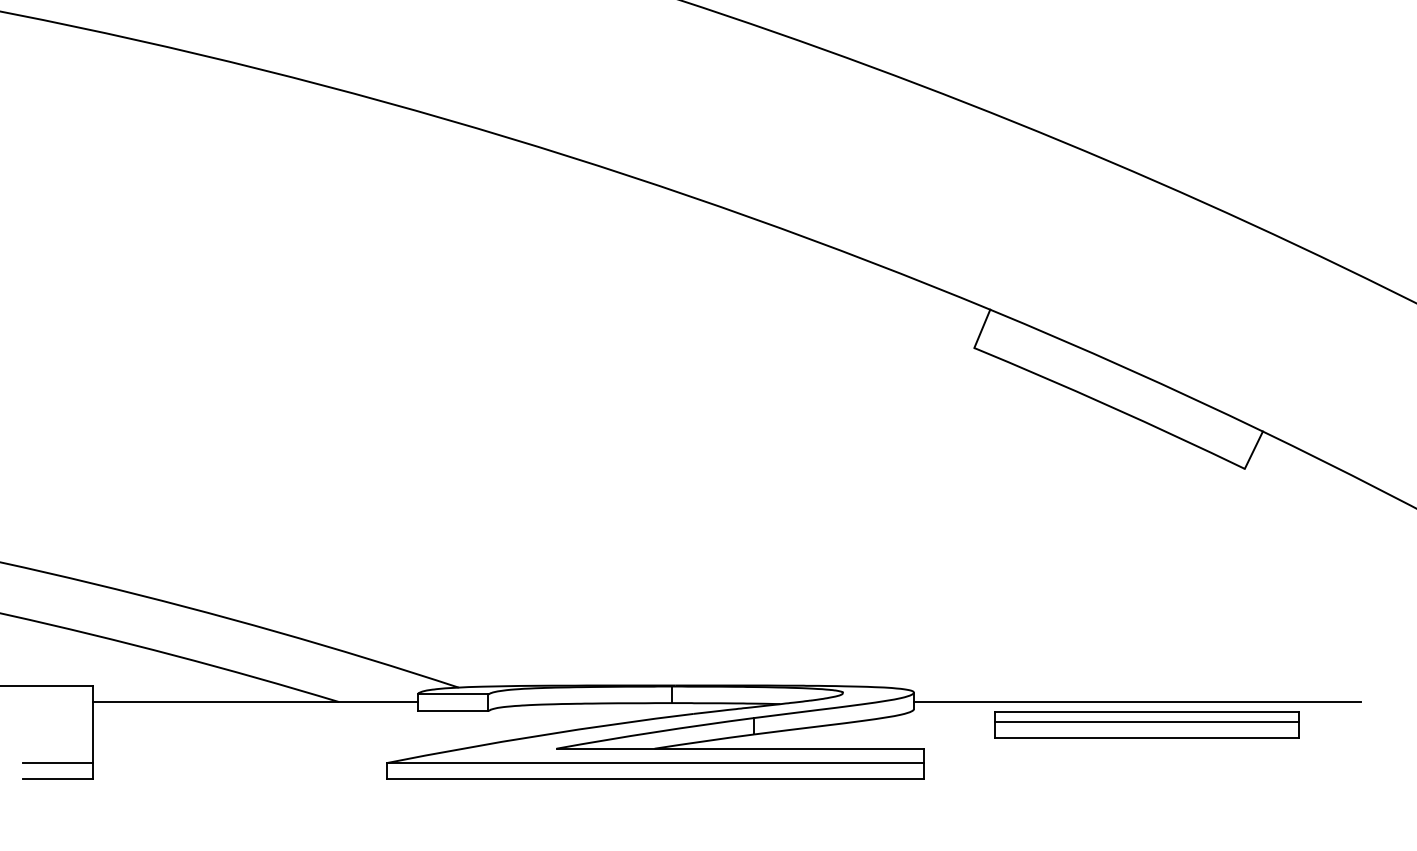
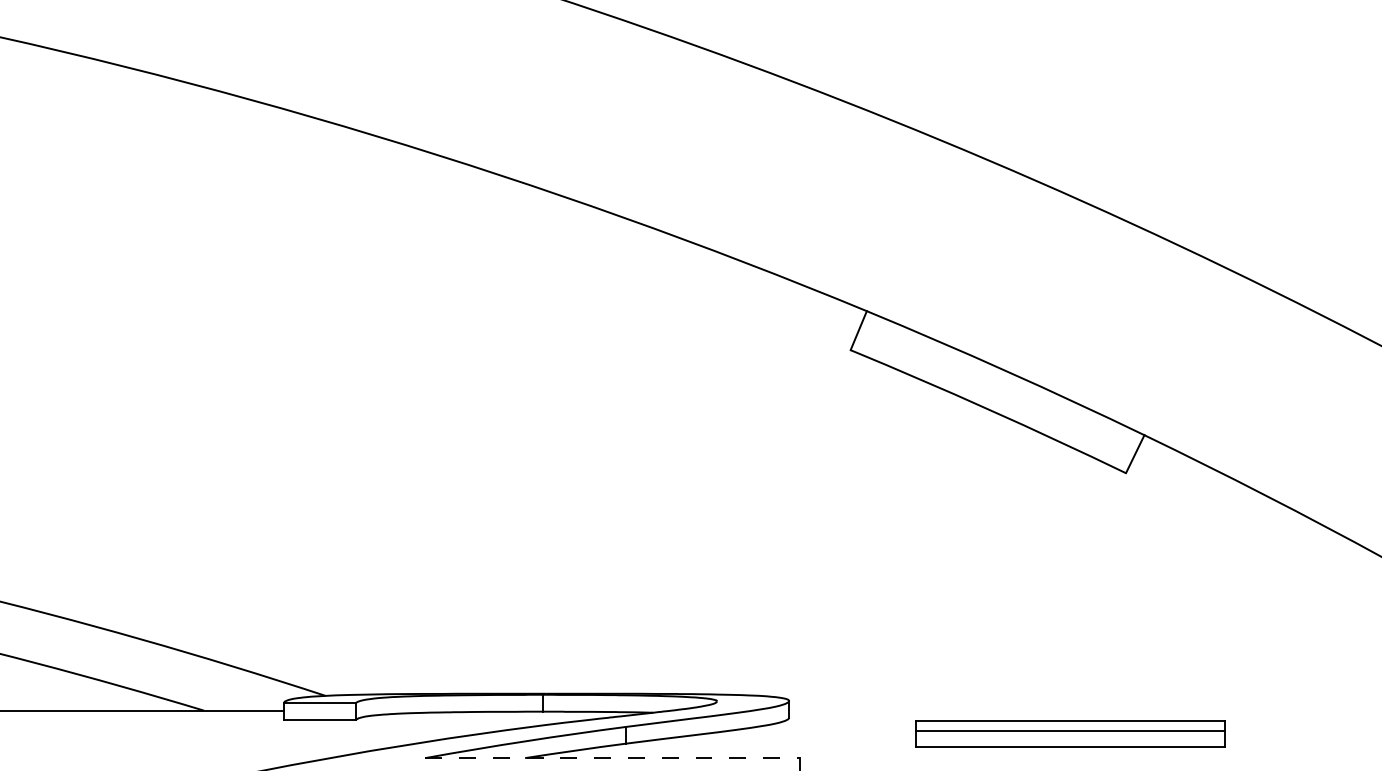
line: (1137, 702) -> (1016, 711), removed
part: (1146, 724) -> (1069, 733), moved
line: (740, 748) -> (612, 757), solid -> dashed

